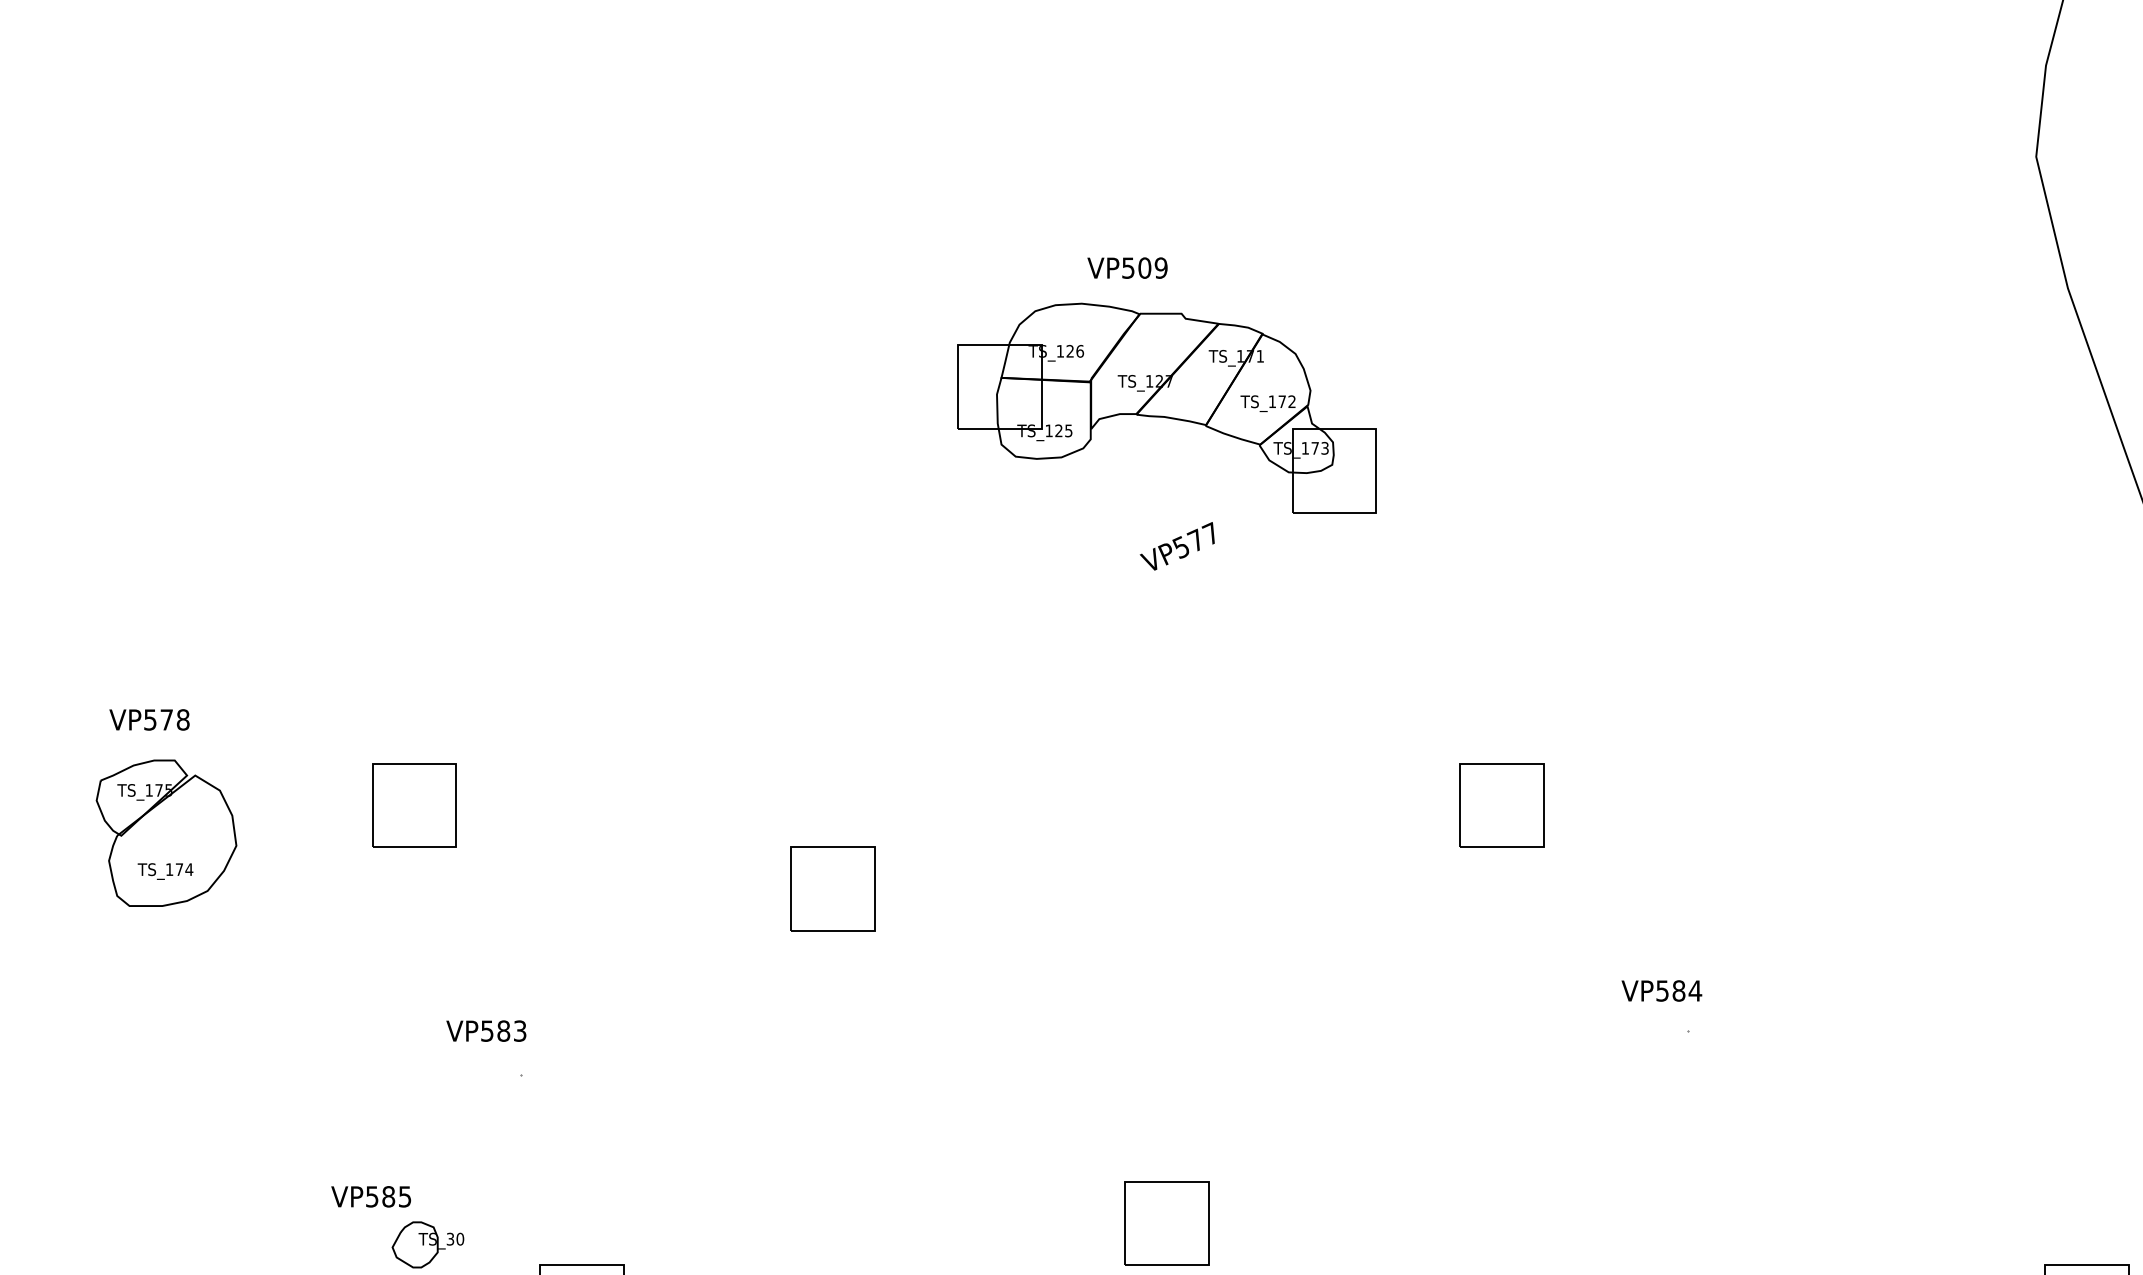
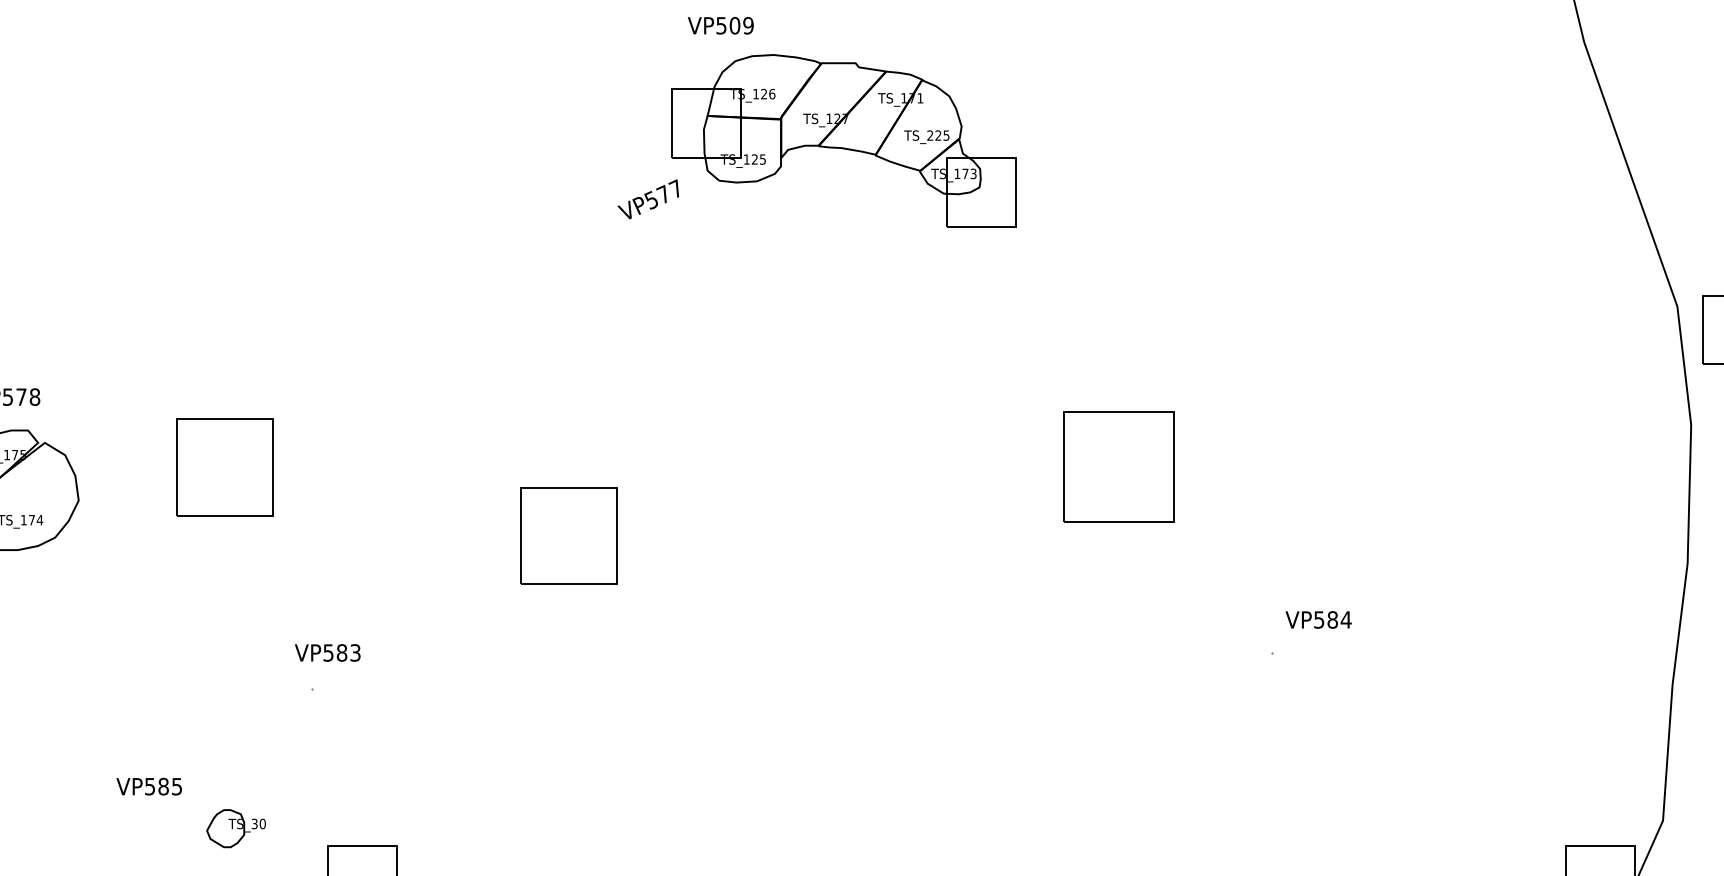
text: (1127, 267) -> (720, 25), moved
text: (1281, 401) -> (937, 135), TS_172 -> TS_225
text: (1176, 546) -> (647, 199), moved
part: (414, 805) -> (225, 467), size x1.4
part: (1501, 805) -> (1118, 467), size x1.6
part: (832, 888) -> (568, 535), size x1.4
text: (1661, 990) -> (1318, 619), moved
text: (486, 1030) -> (327, 652), moved
text: (371, 1196) -> (149, 786), moved
part: (1166, 1223) -> (843, 811), removed

